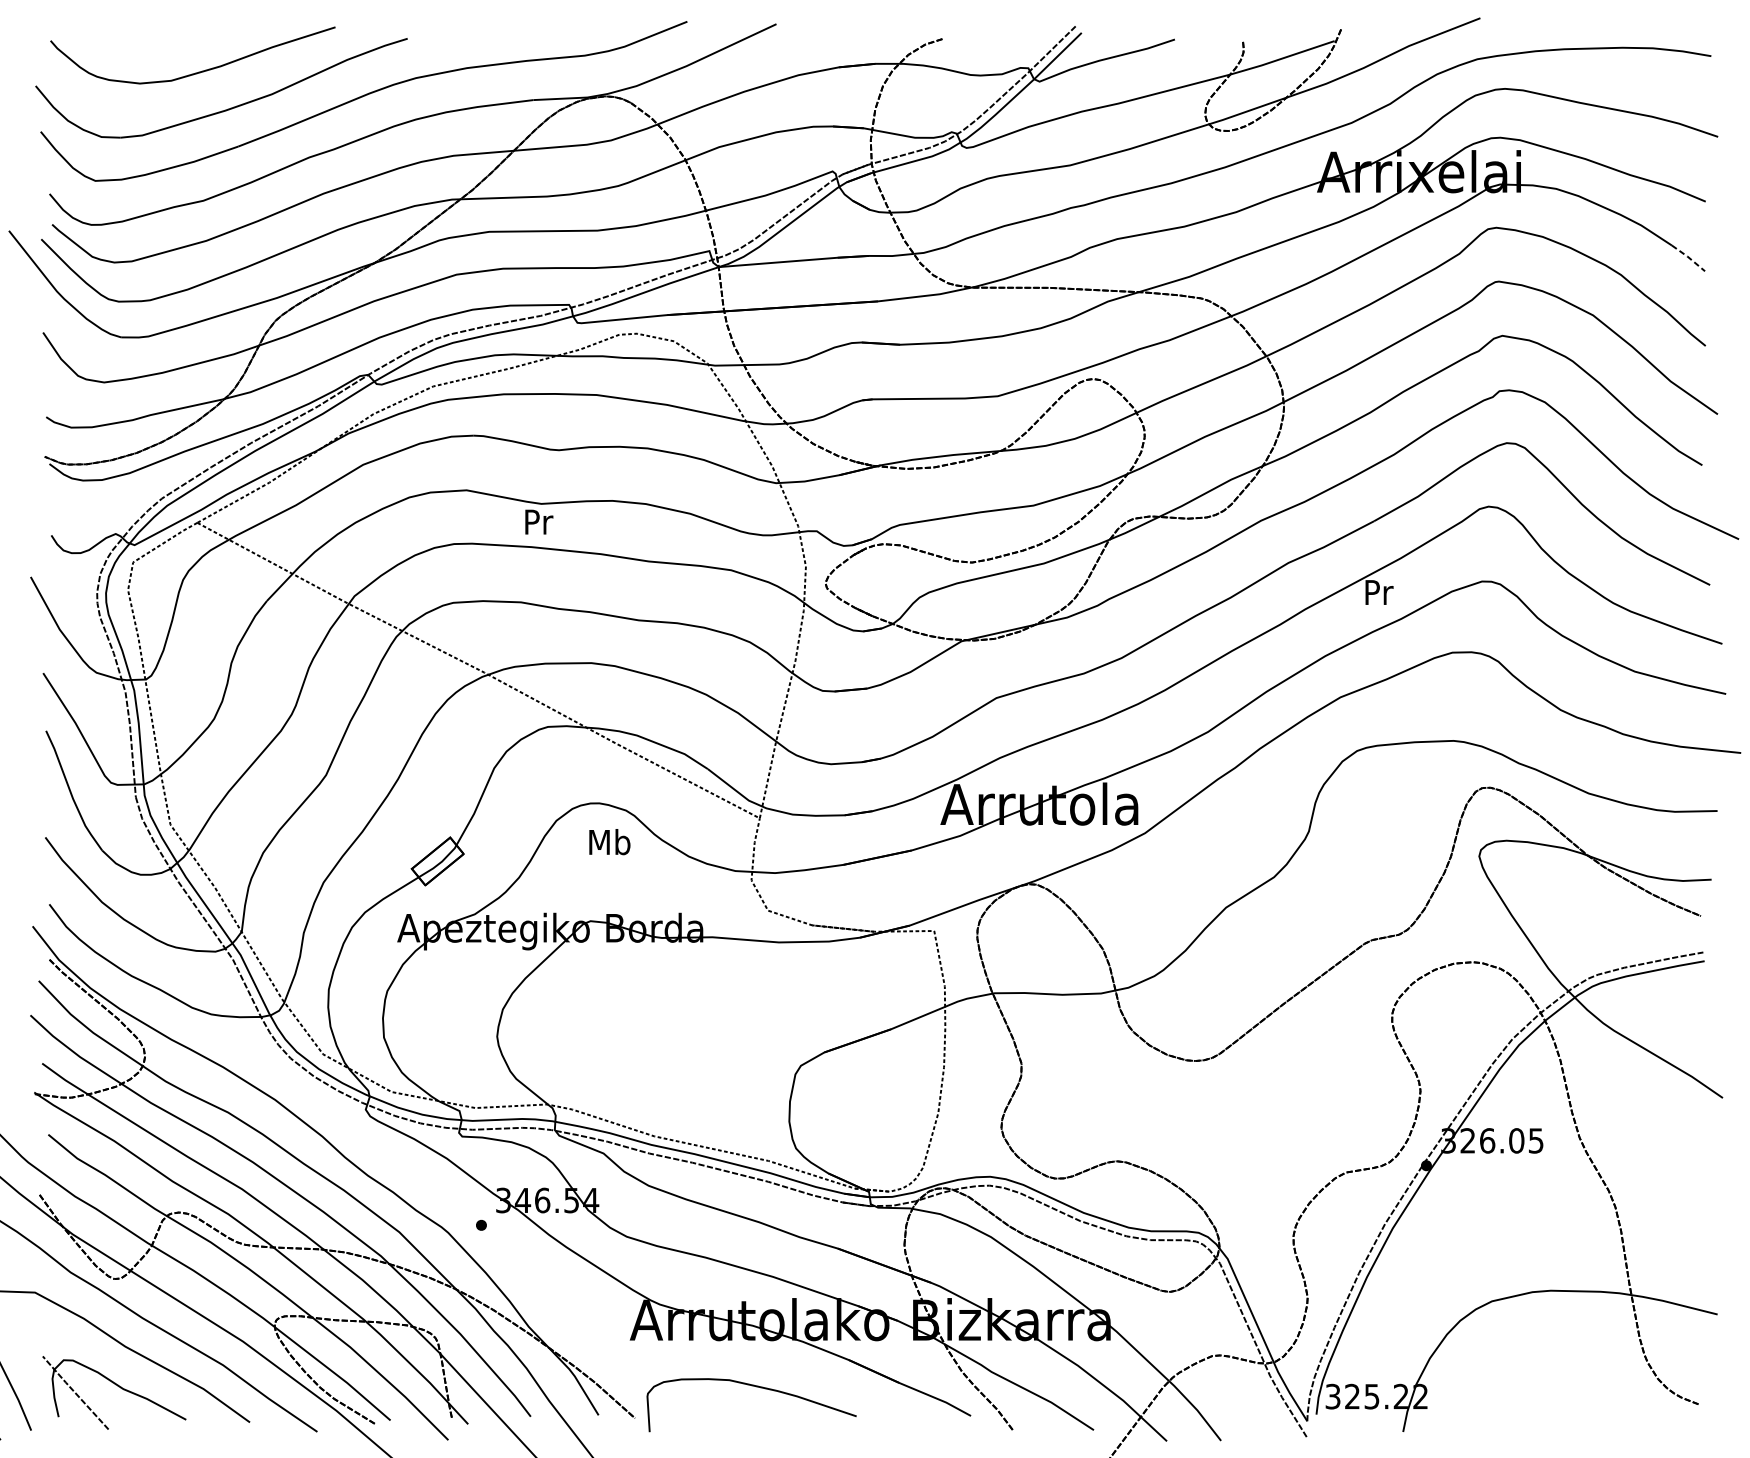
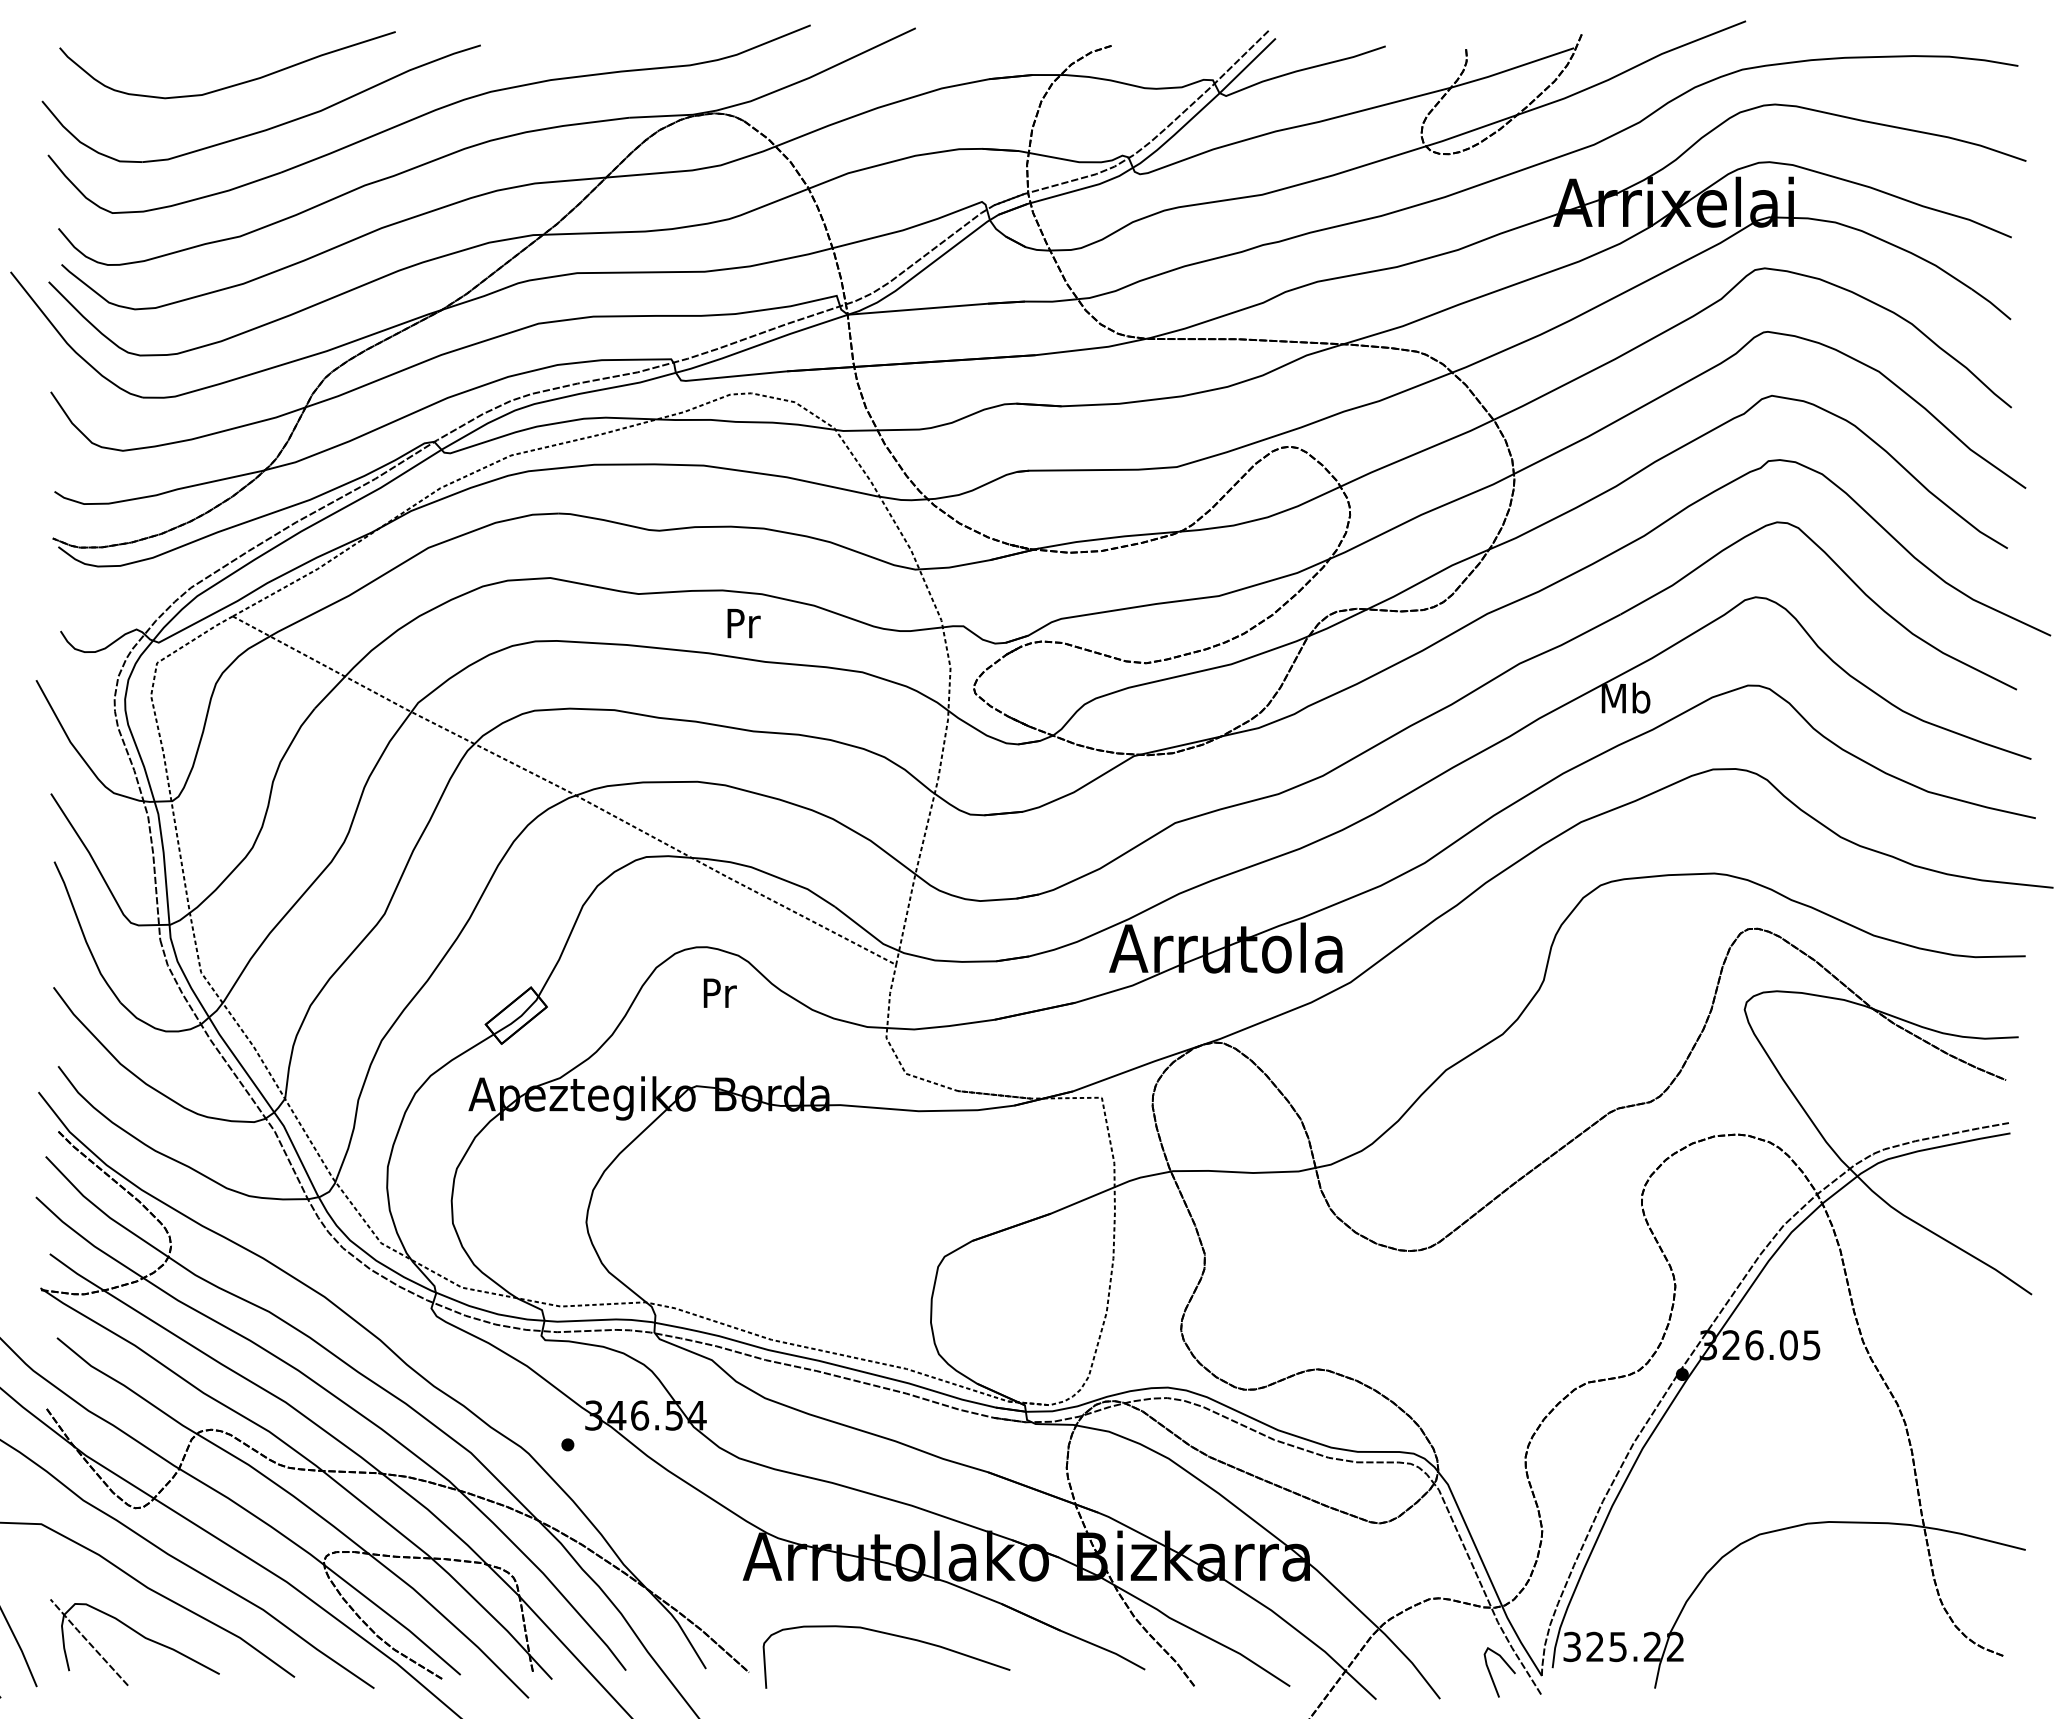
line: (1688, 257) -> (1991, 303), dashed -> solid
text: (538, 522) -> (743, 623), moved
text: (1378, 591) -> (1625, 697), Pr -> Mb
text: (610, 841) -> (719, 992), Mb -> Pr
curve: (1265, 1421) -> (1492, 1676), added

